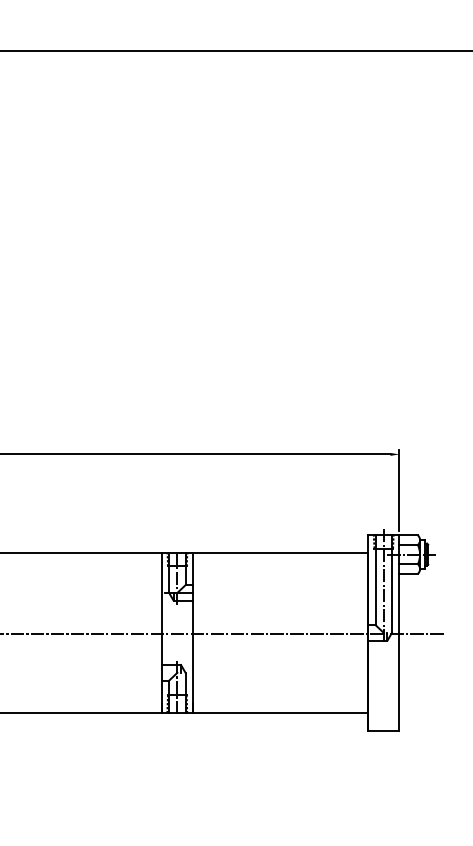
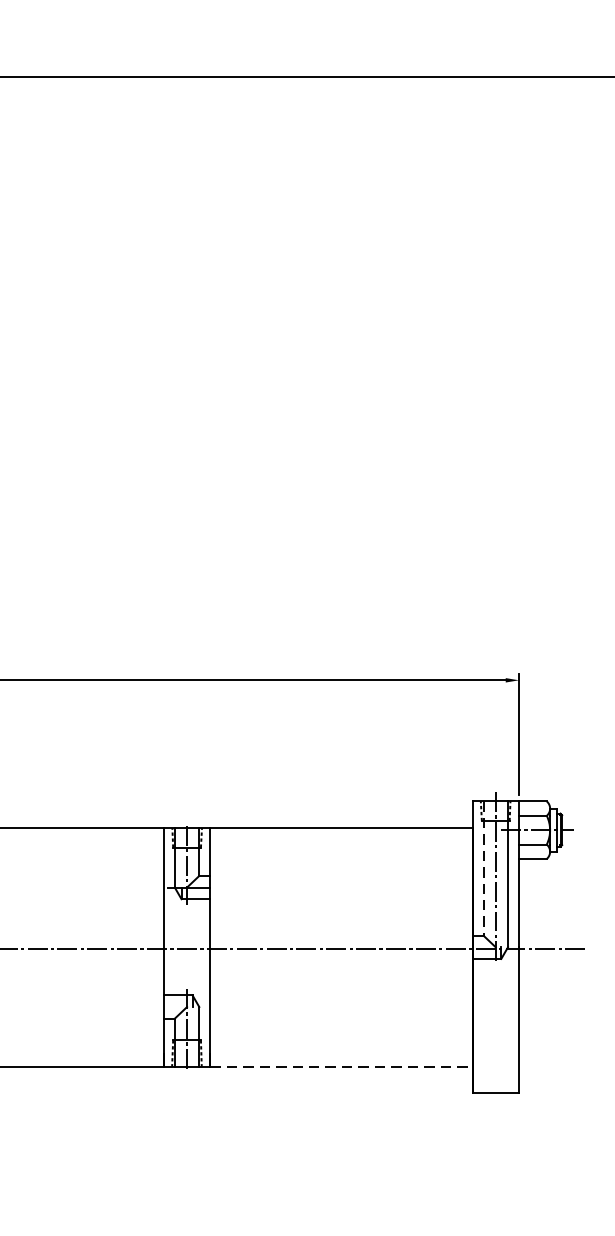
line: (375, 580) -> (483, 868), solid -> dashed
line: (280, 712) -> (341, 1066), solid -> dashed

